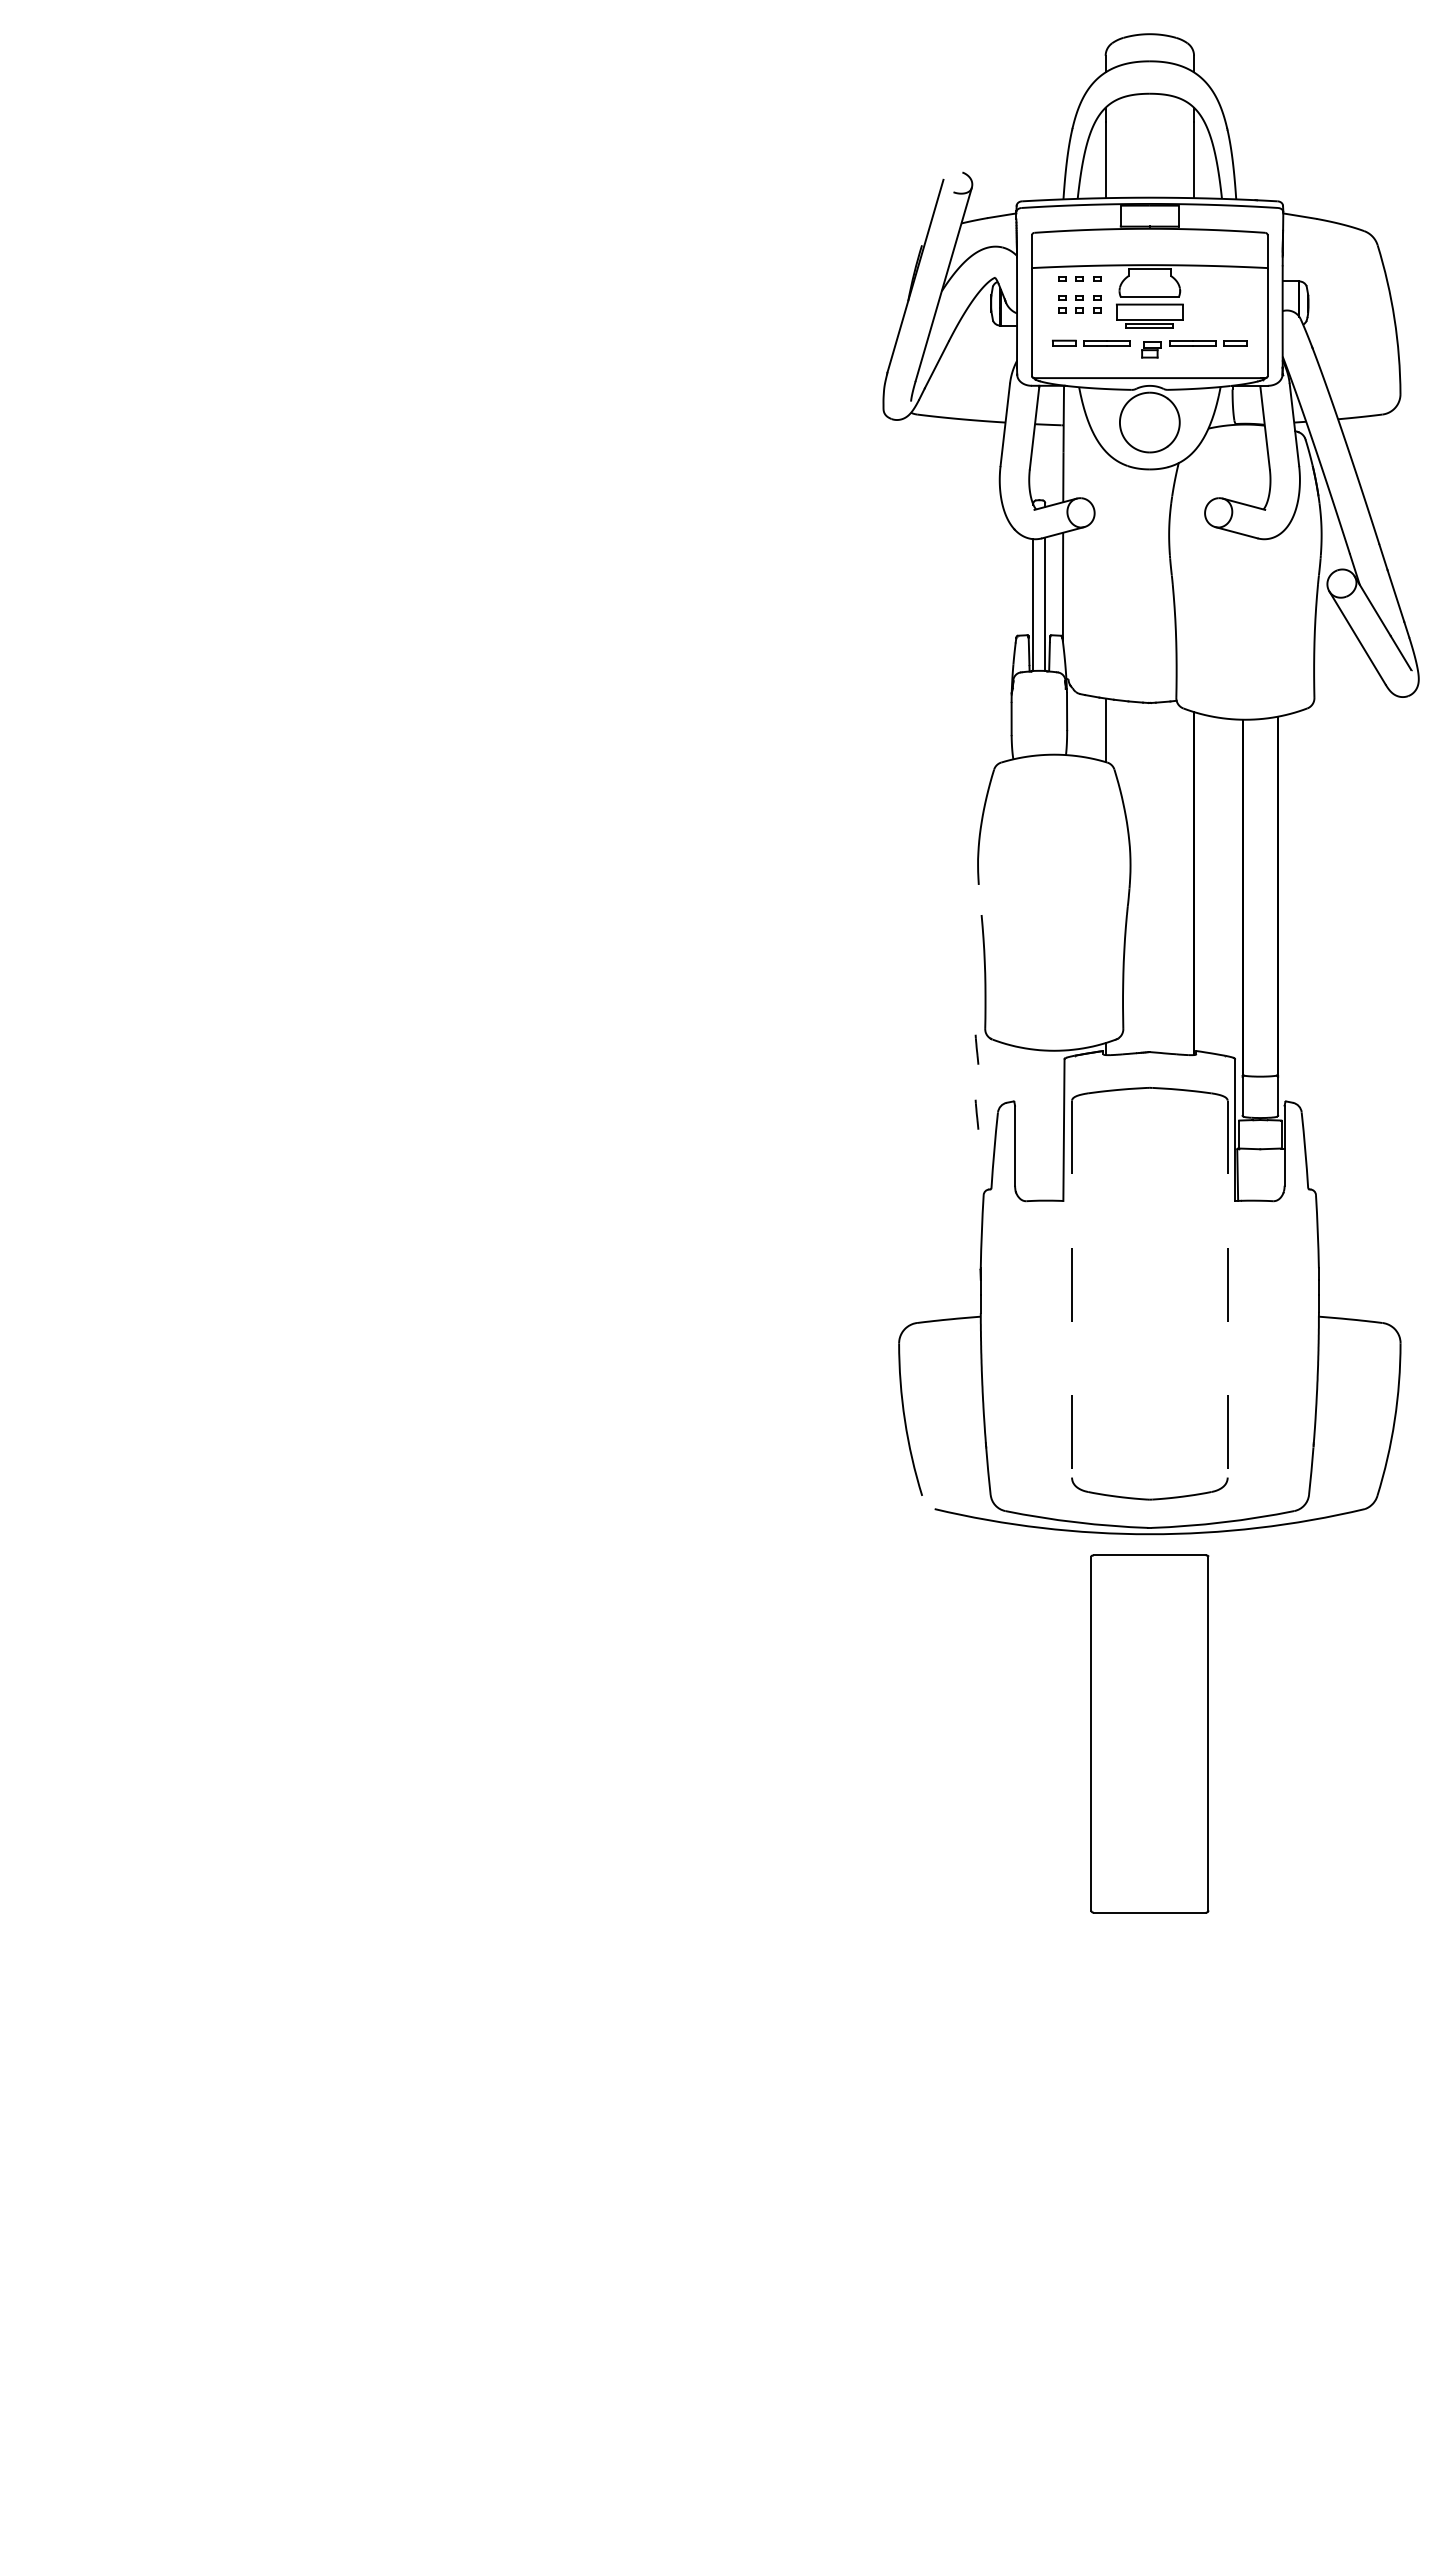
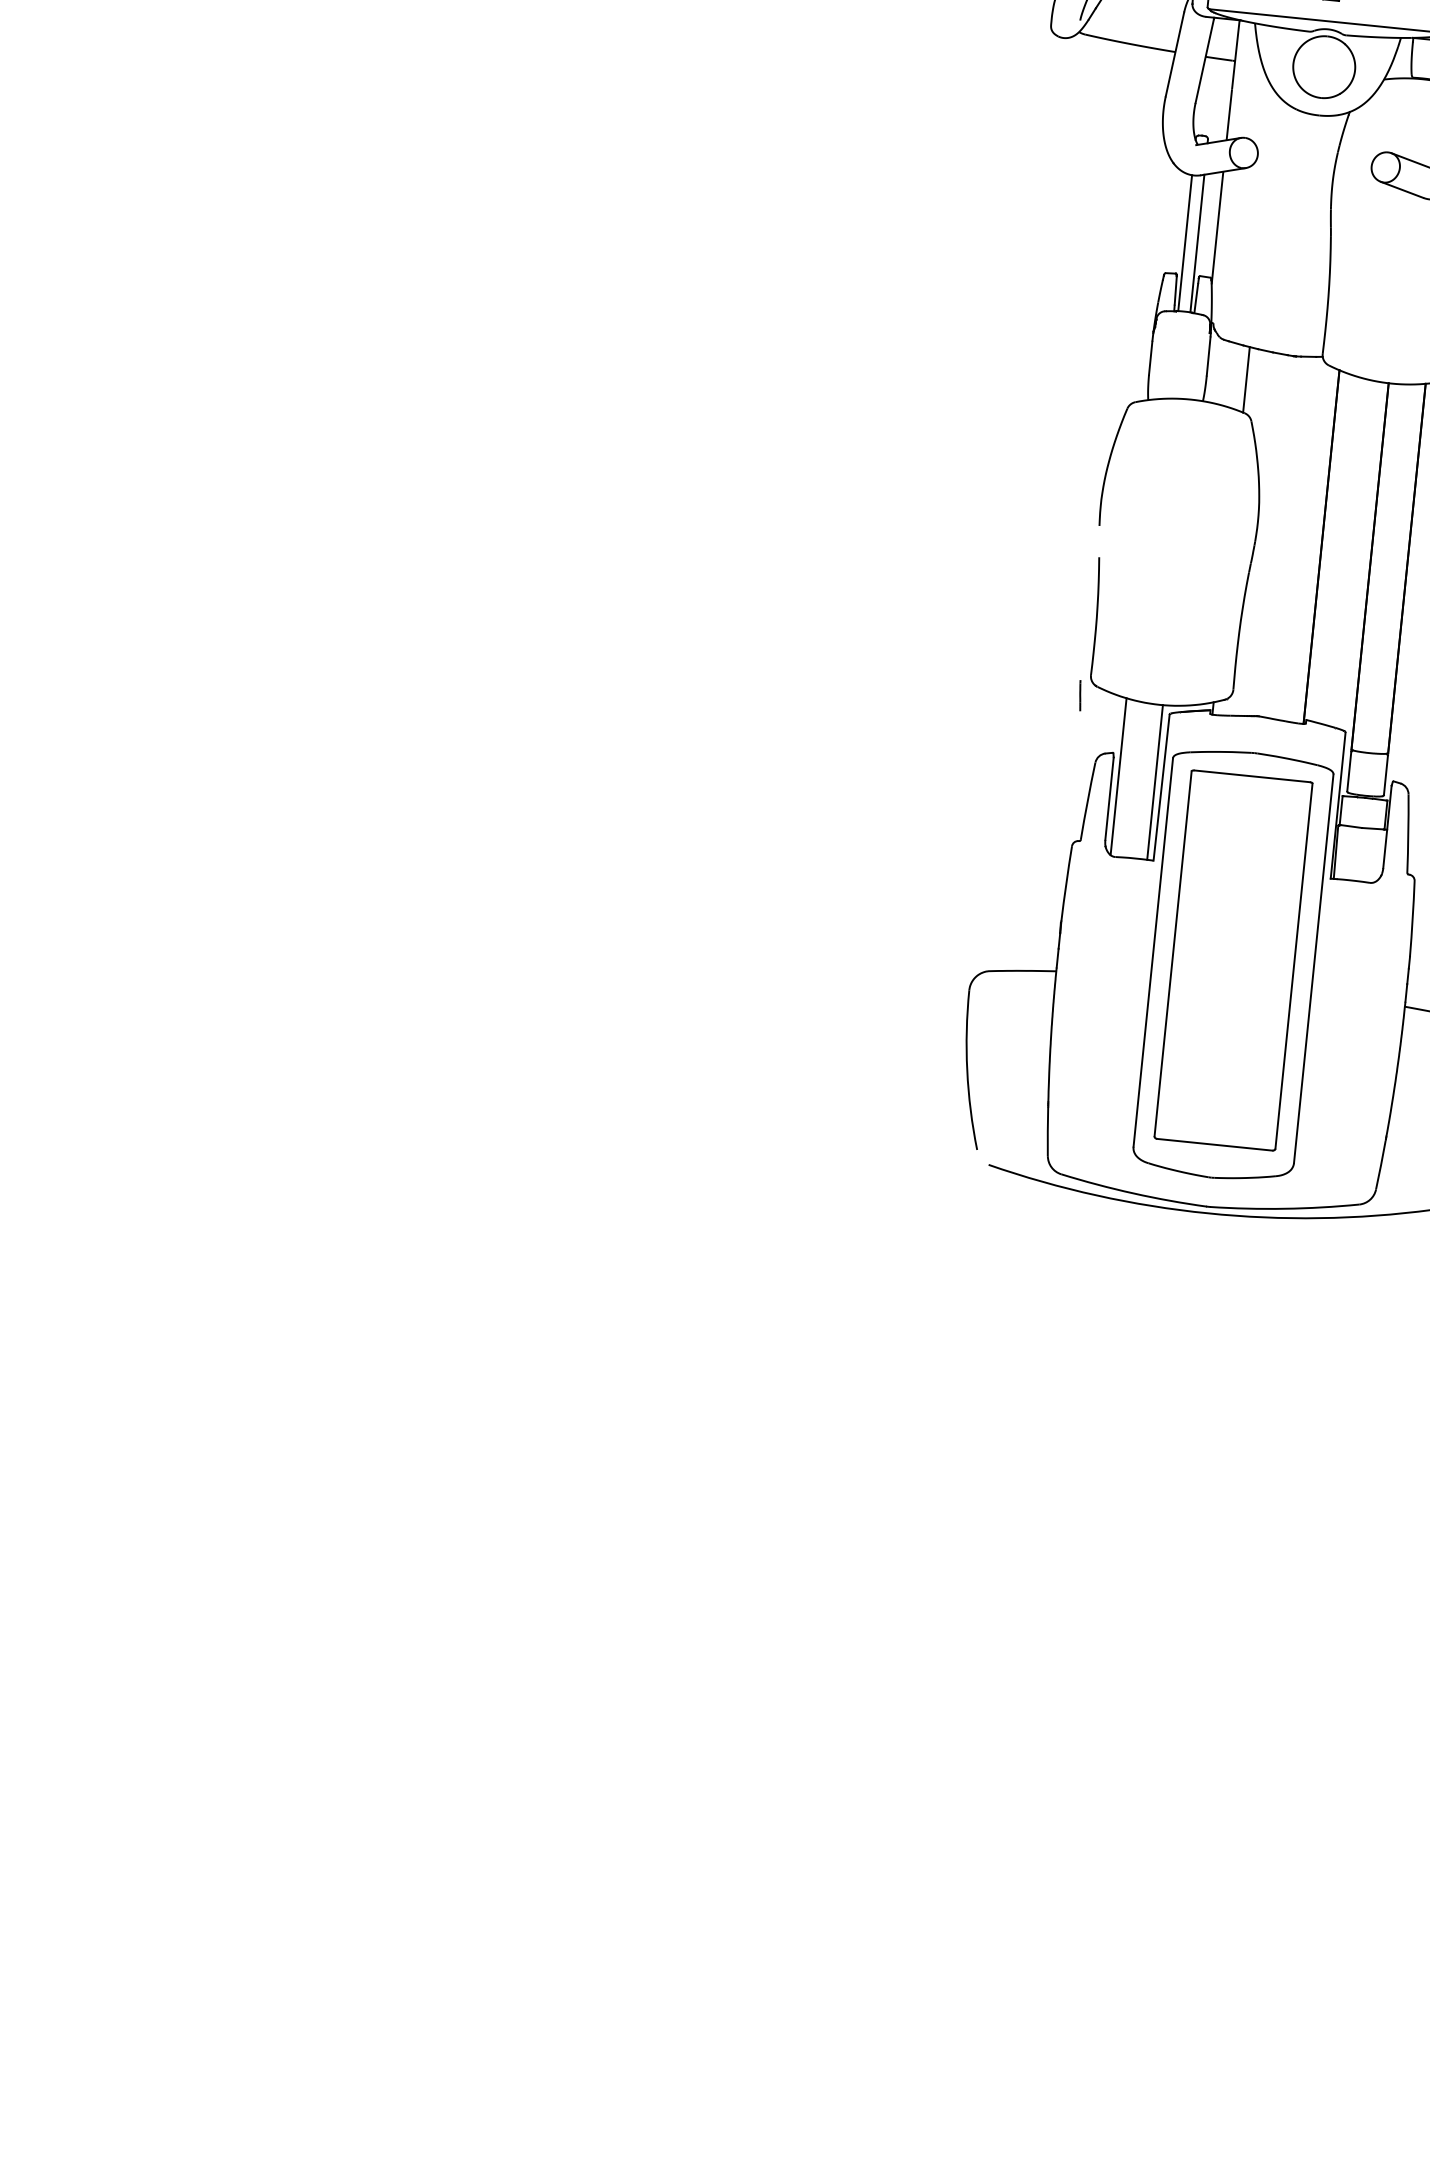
line: (976, 1114) -> (1073, 762), removed
line: (1021, 1123) -> (1118, 776), added
line: (1057, 1125) -> (1155, 782), added
line: (1072, 1289) -> (1153, 952), dashed -> solid
line: (1227, 1289) -> (1313, 969), dashed -> solid
part: (1149, 1733) -> (1233, 959), moved

